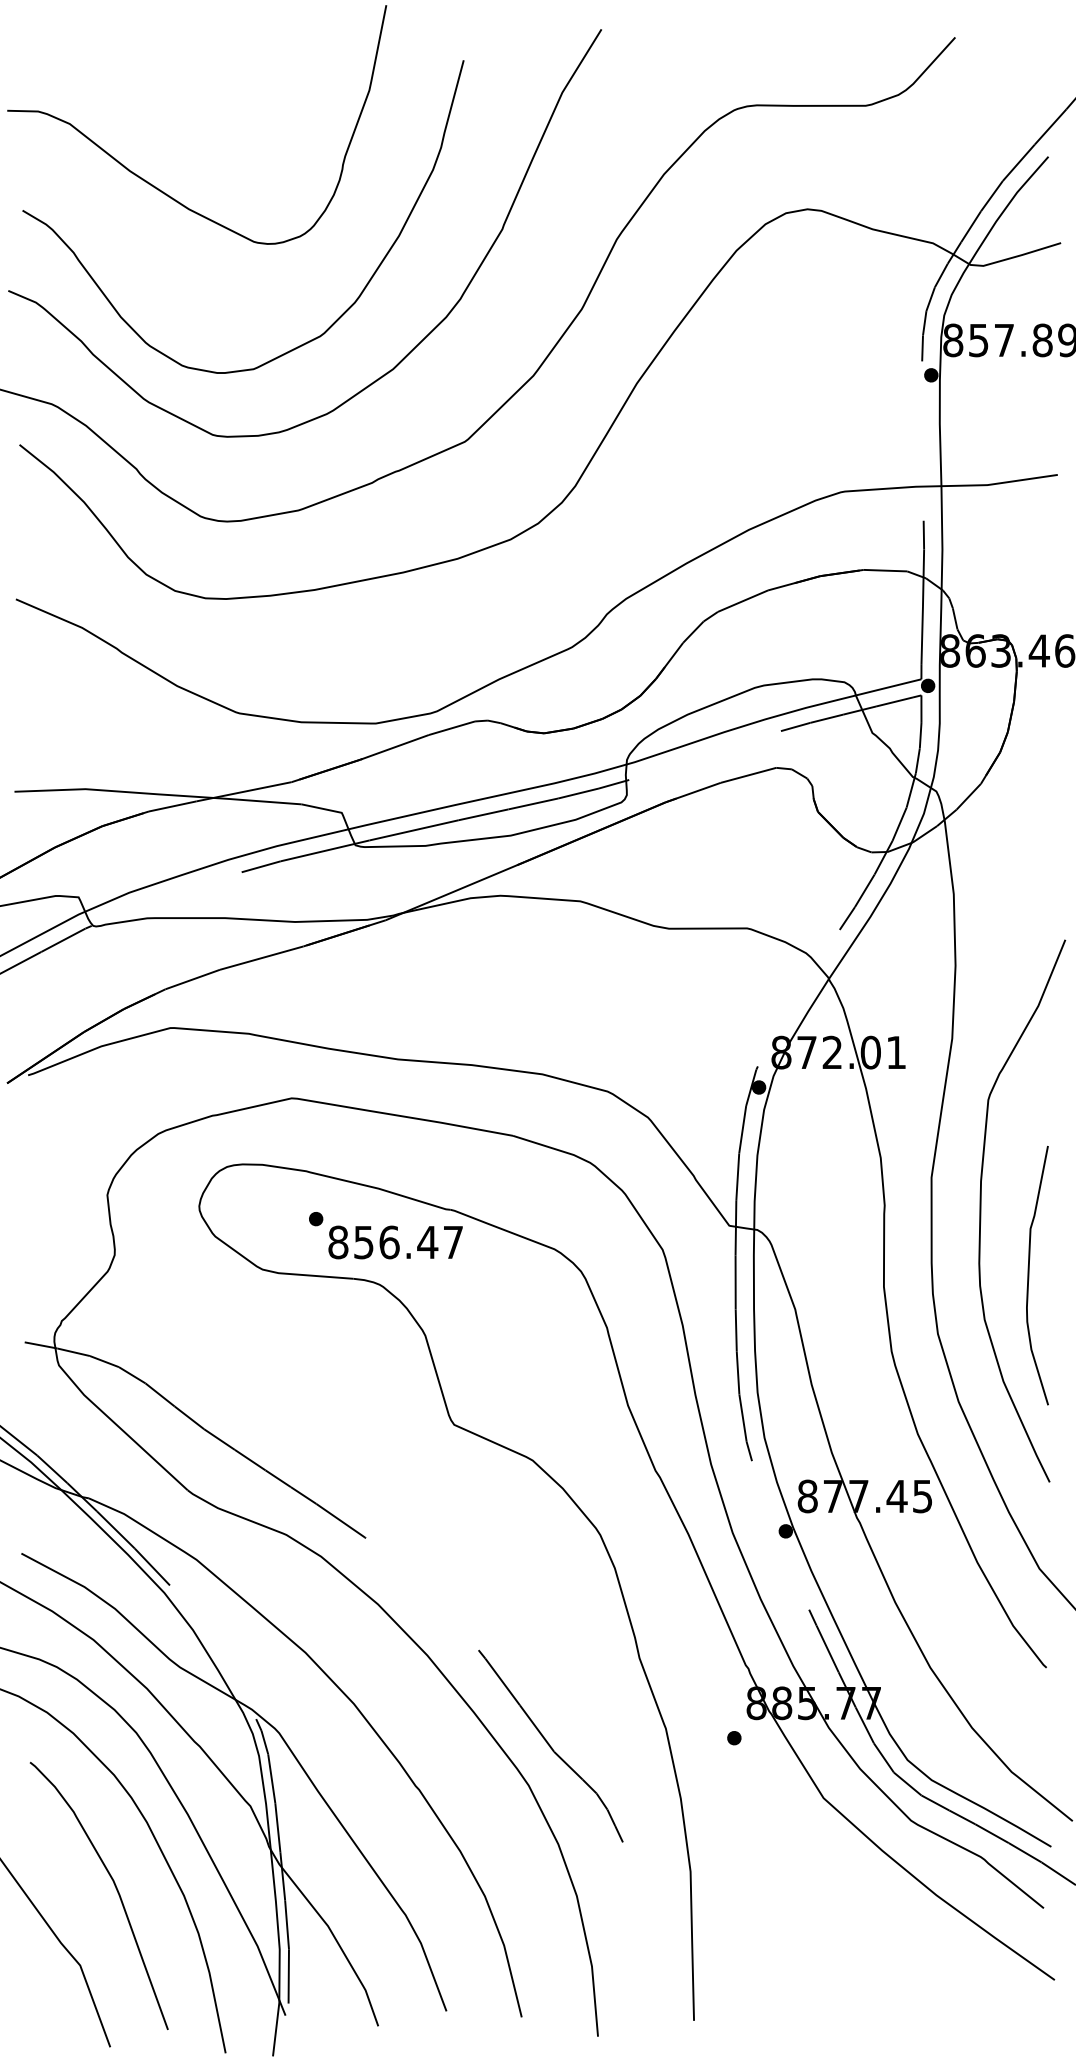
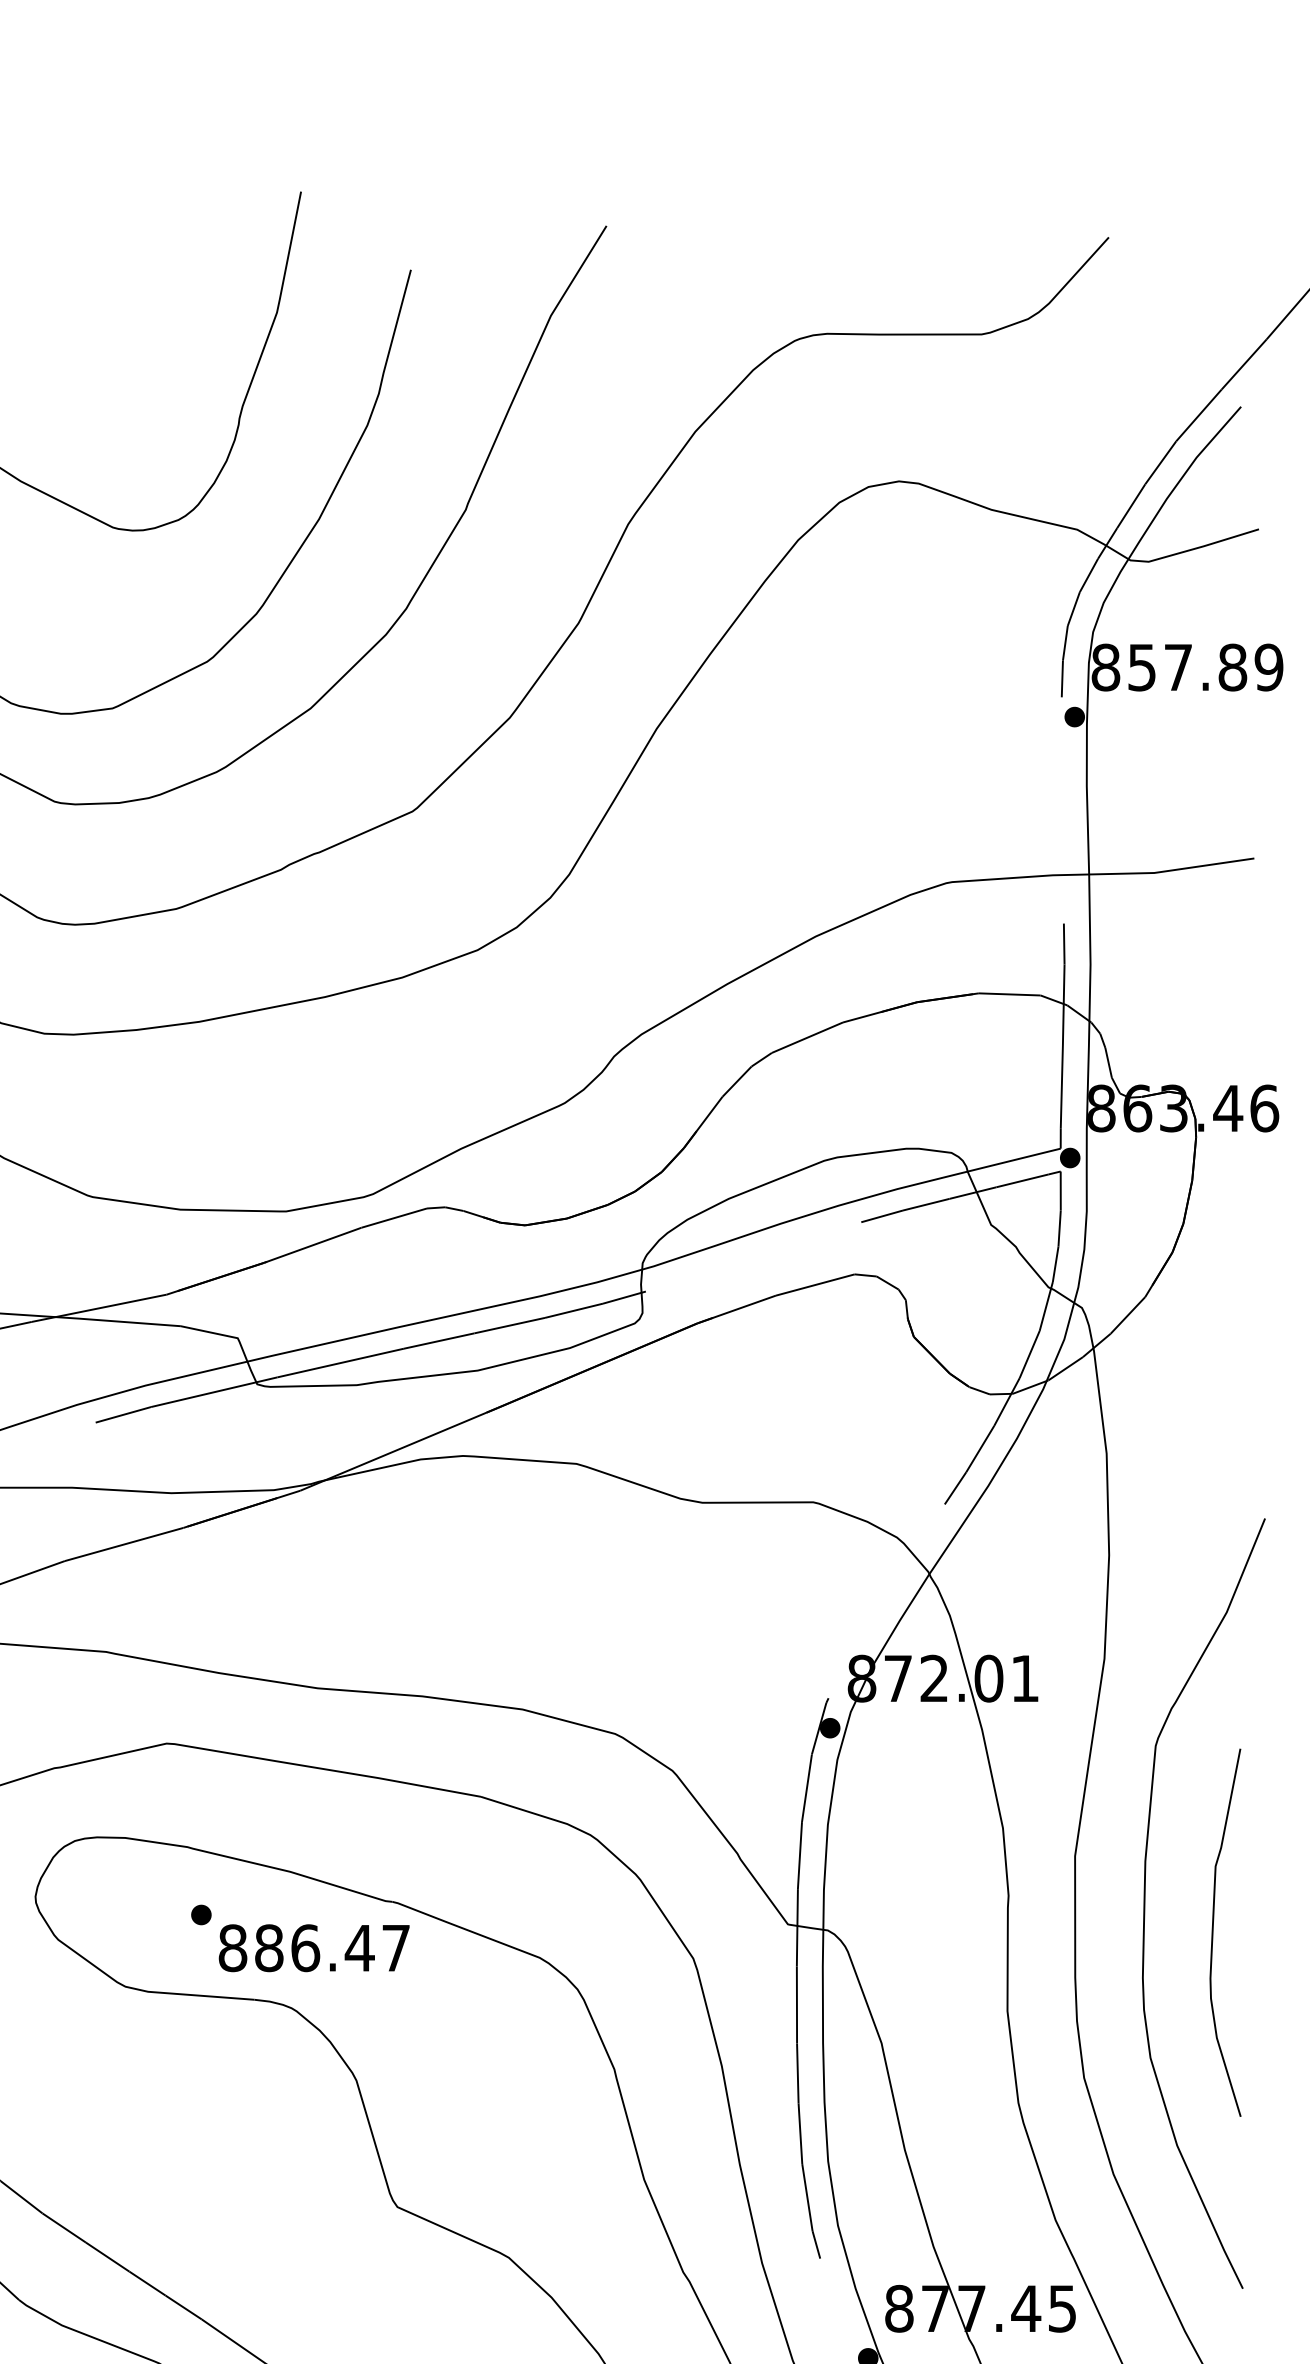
text: (363, 1242) -> (268, 1948), 856.47 -> 886.47
curve: (1029, 1275) -> (1214, 1932), moved

